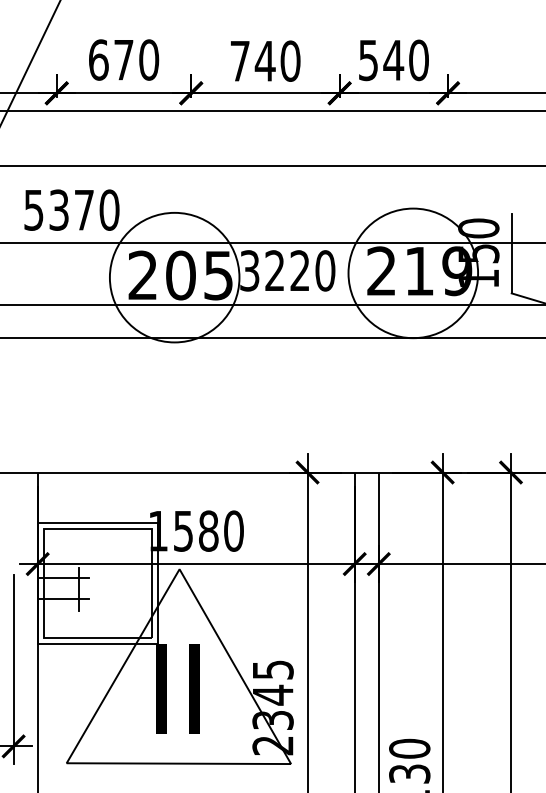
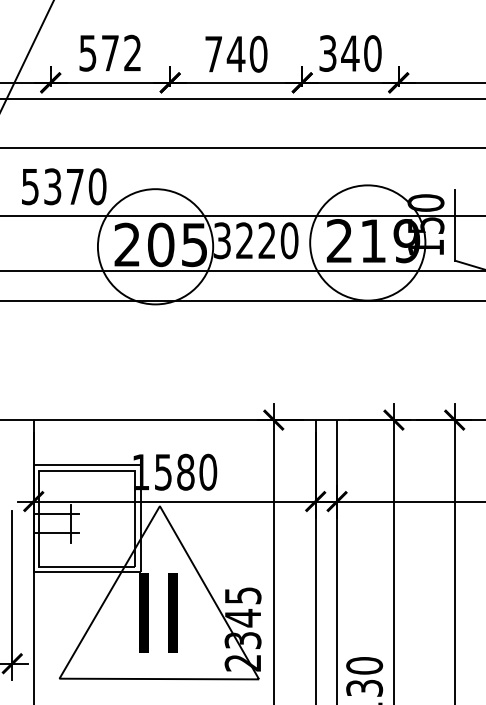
text: (124, 59) -> (110, 52), 670 -> 572
text: (368, 59) -> (327, 52), 540 -> 340

